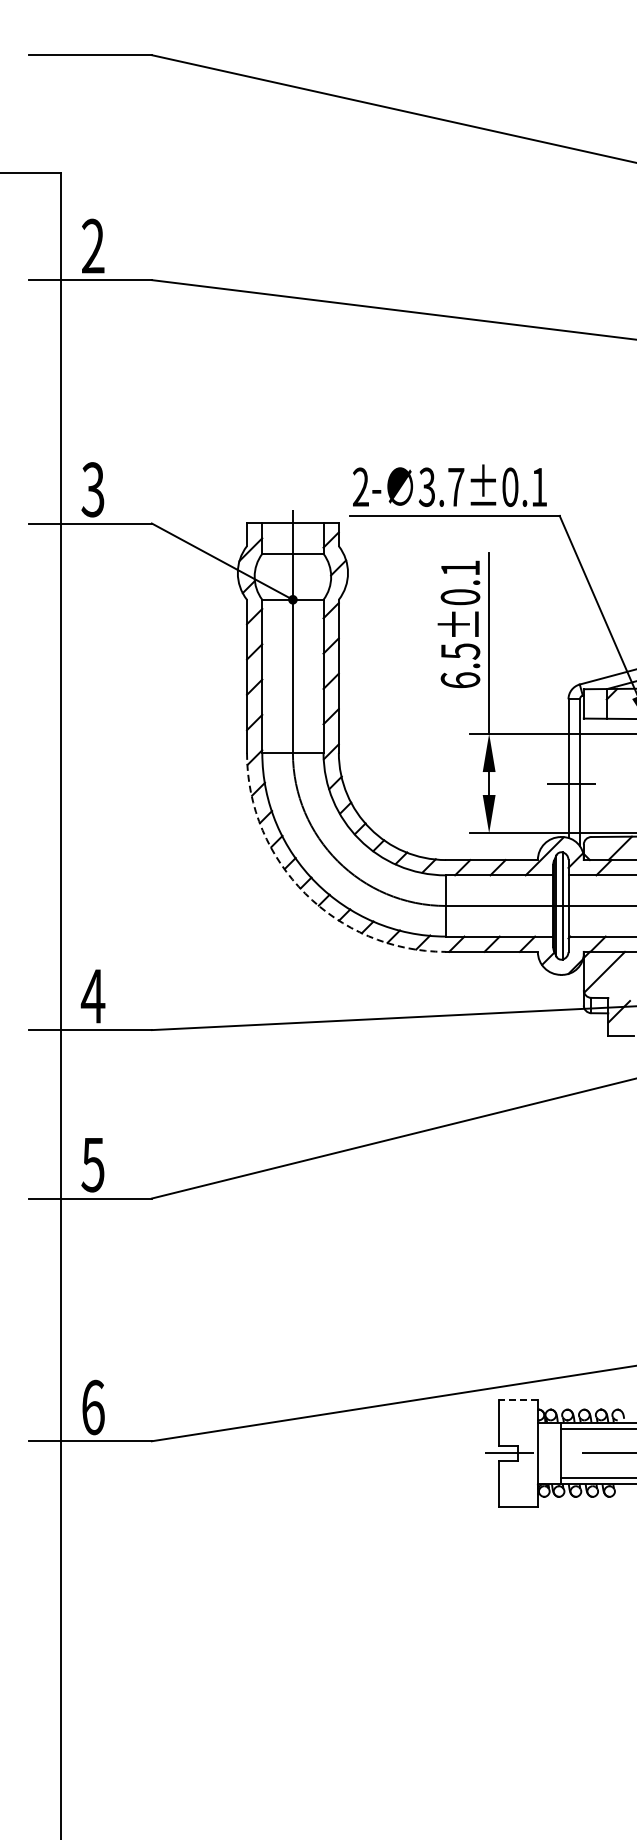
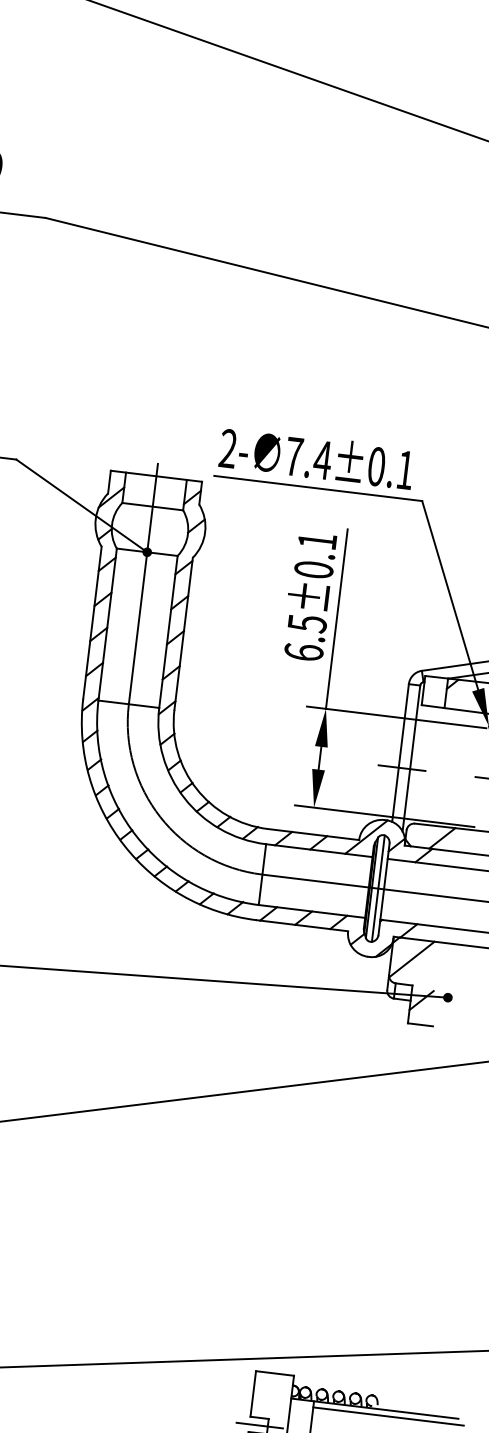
text: (441, 486) -> (308, 457), 3.7±0.1 -> 7.4±0.1
arc: (305, 893) -> (124, 845), dashed -> solid
line: (517, 1399) -> (274, 1373), dashed -> solid

